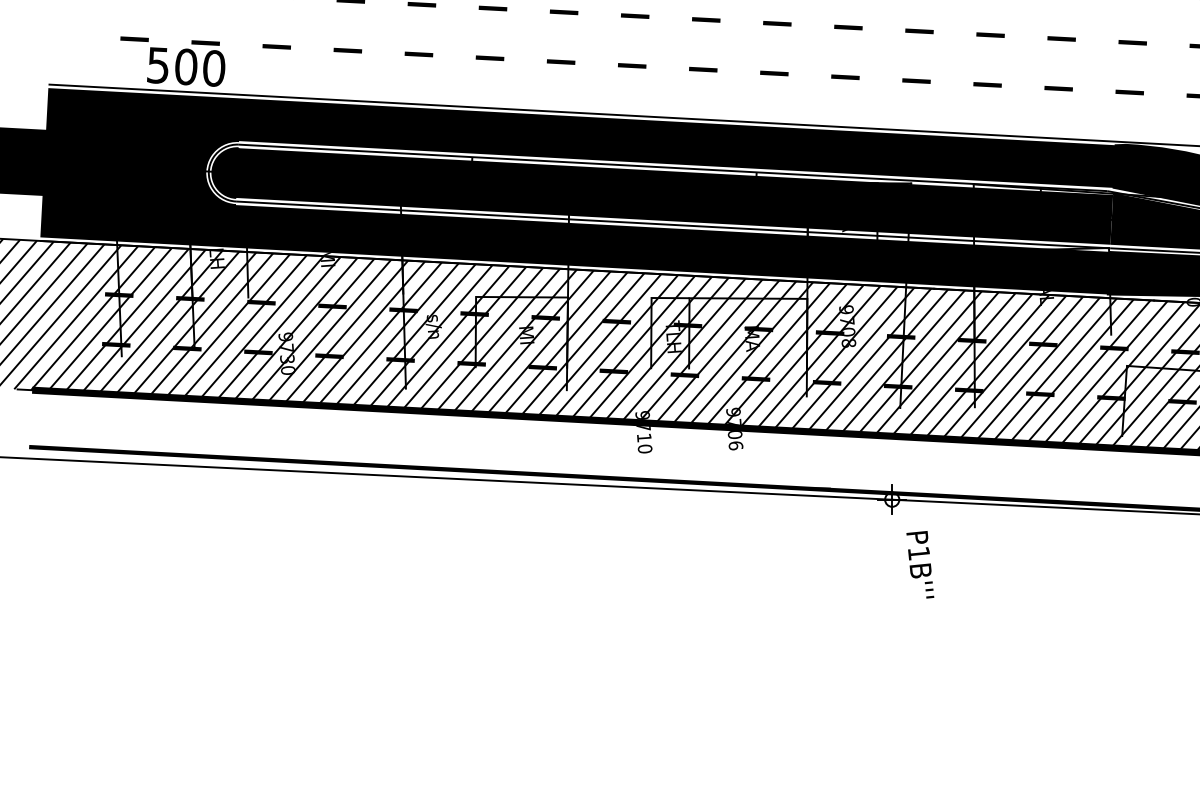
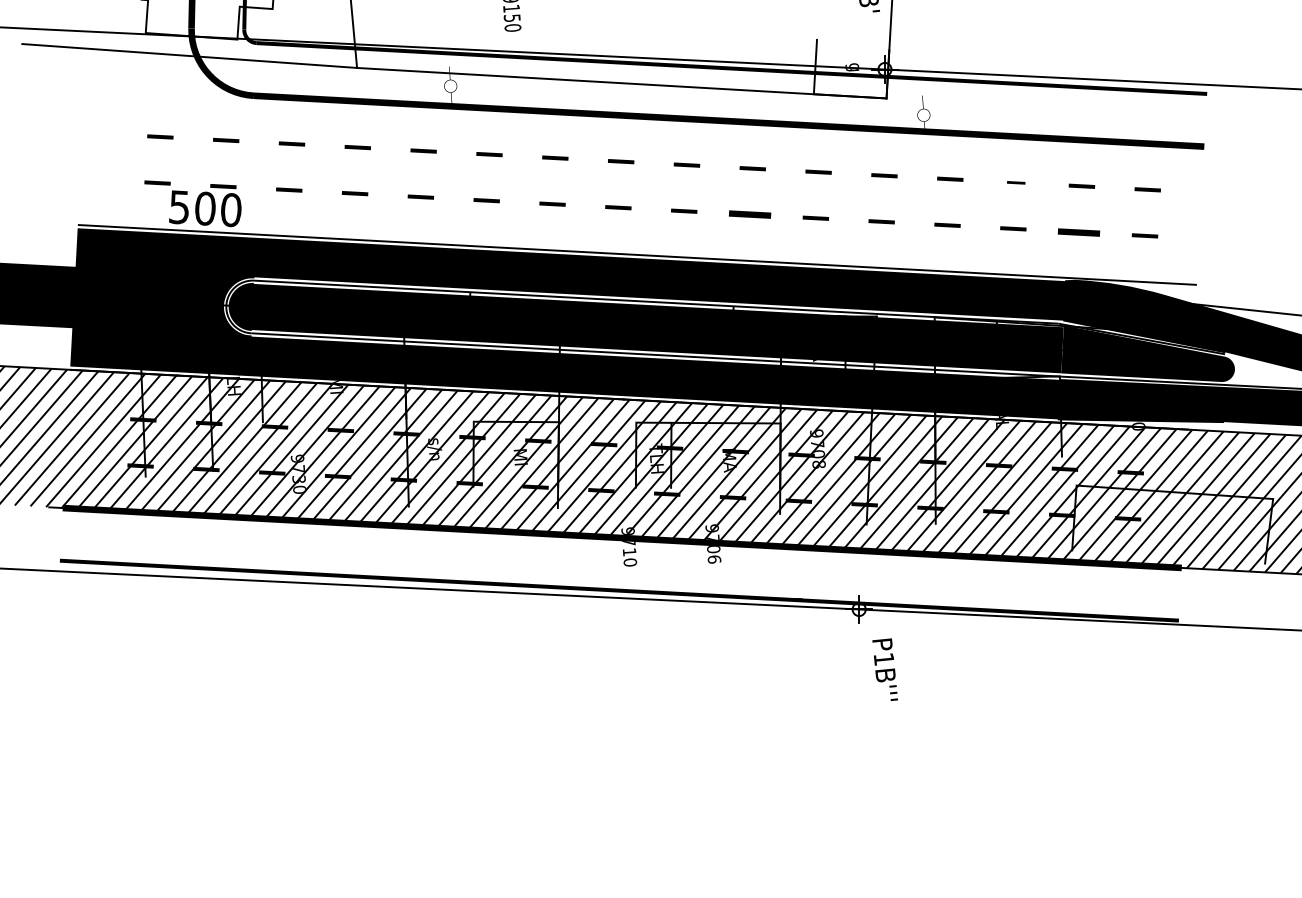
part: (1062, 38) -> (1016, 182), size x0.7
part: (773, 73) -> (749, 214), size x1.6
part: (1130, 91) -> (1079, 231), size x1.6

